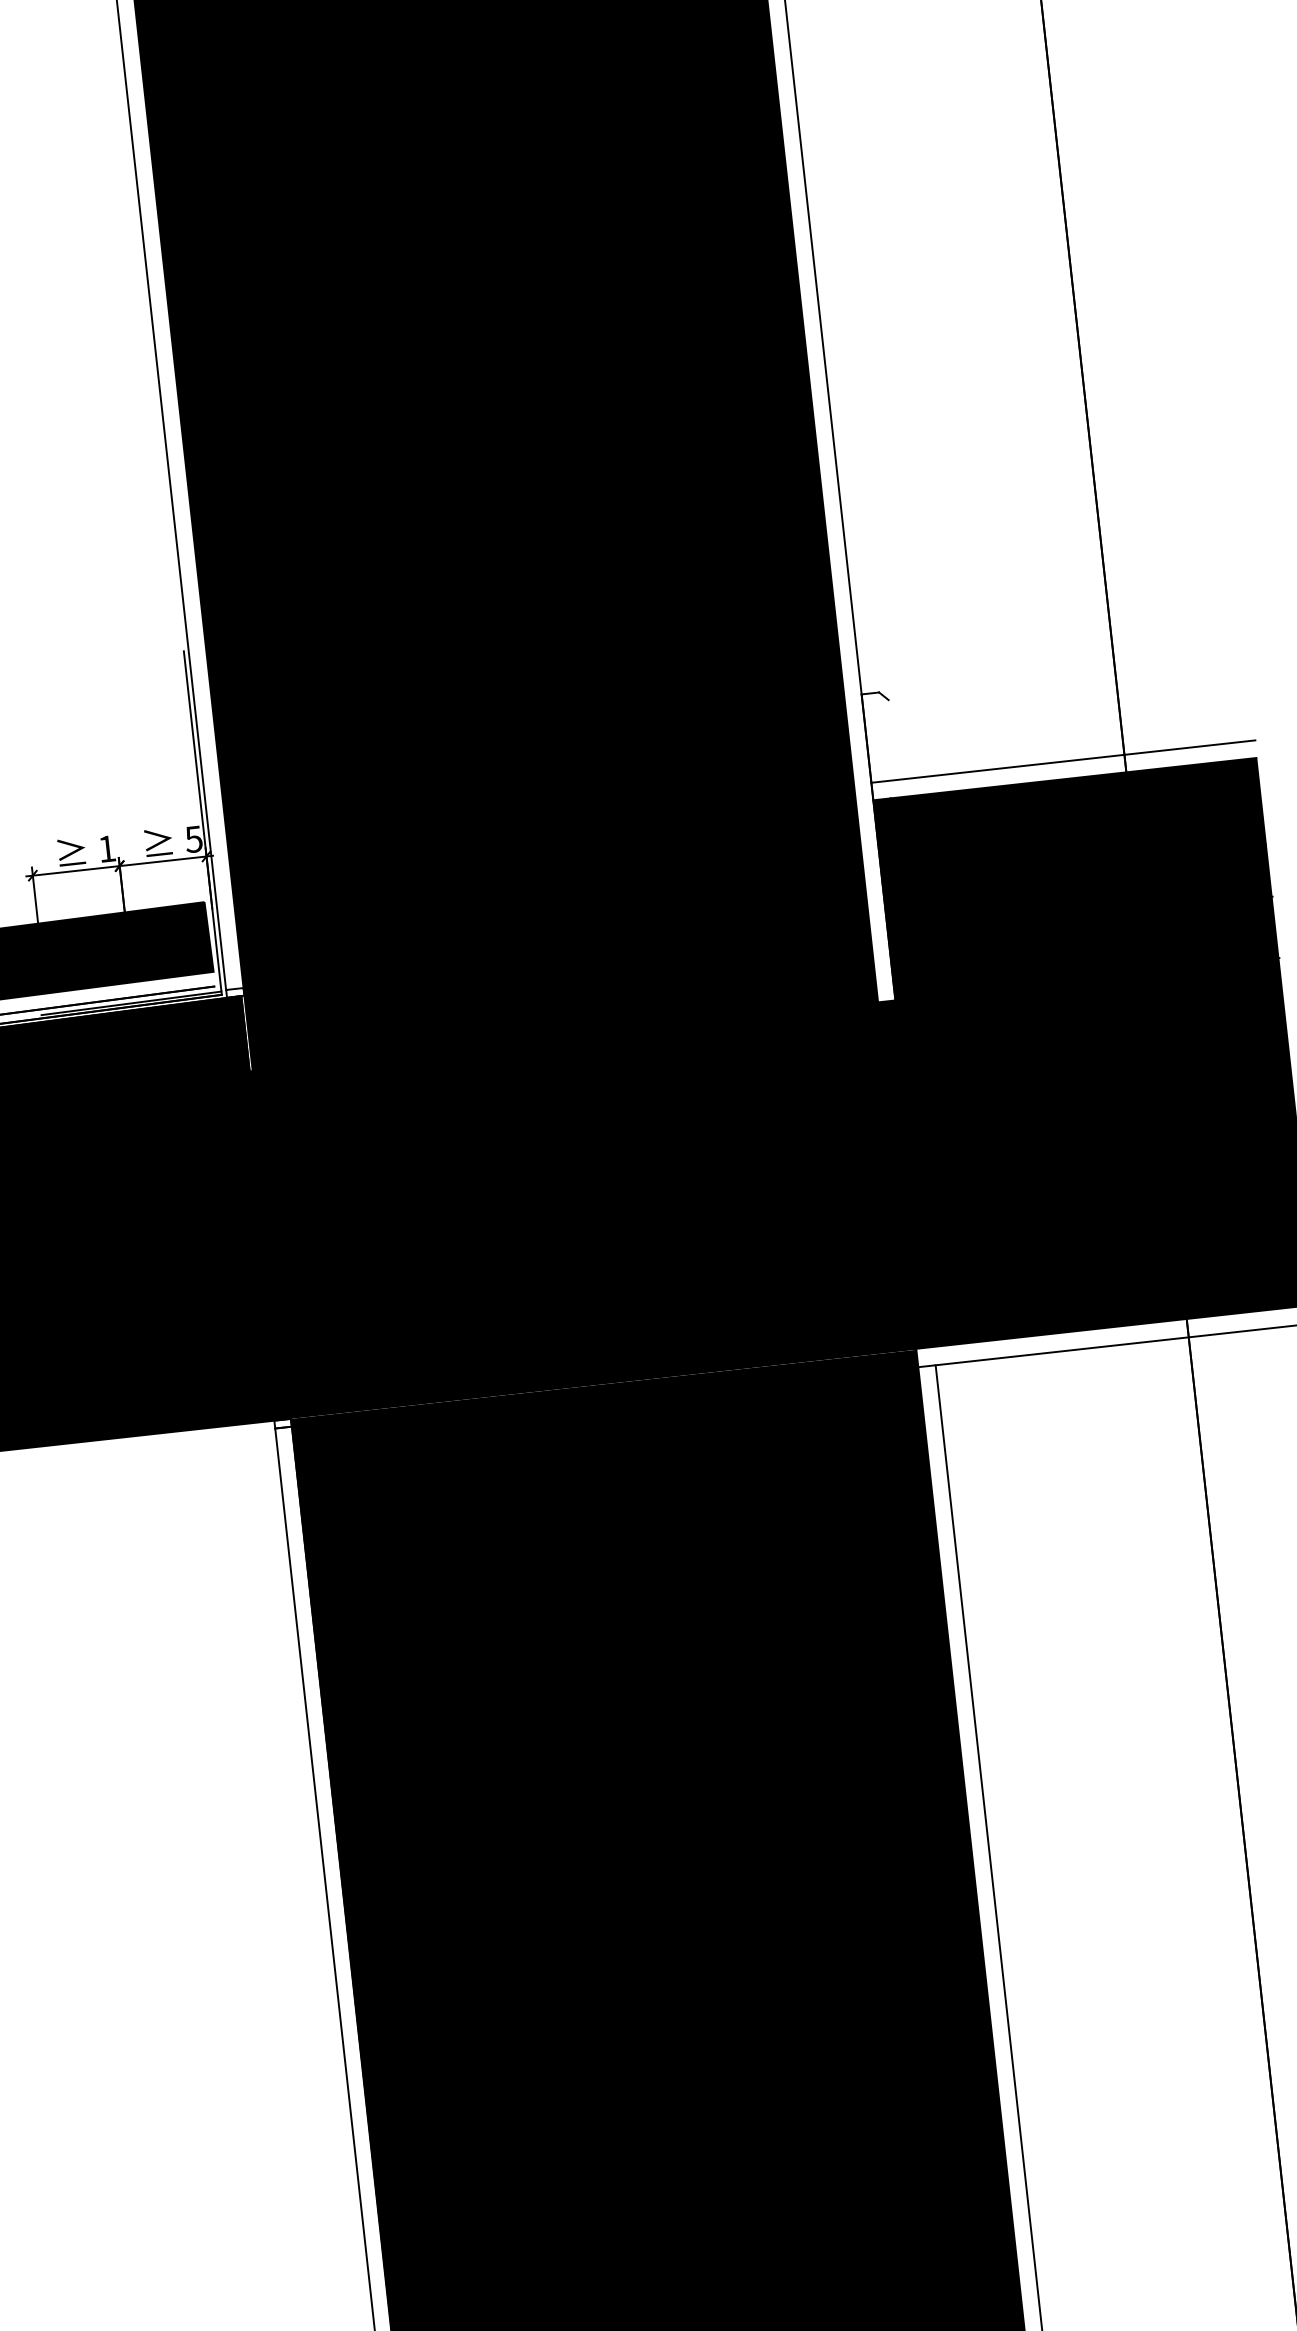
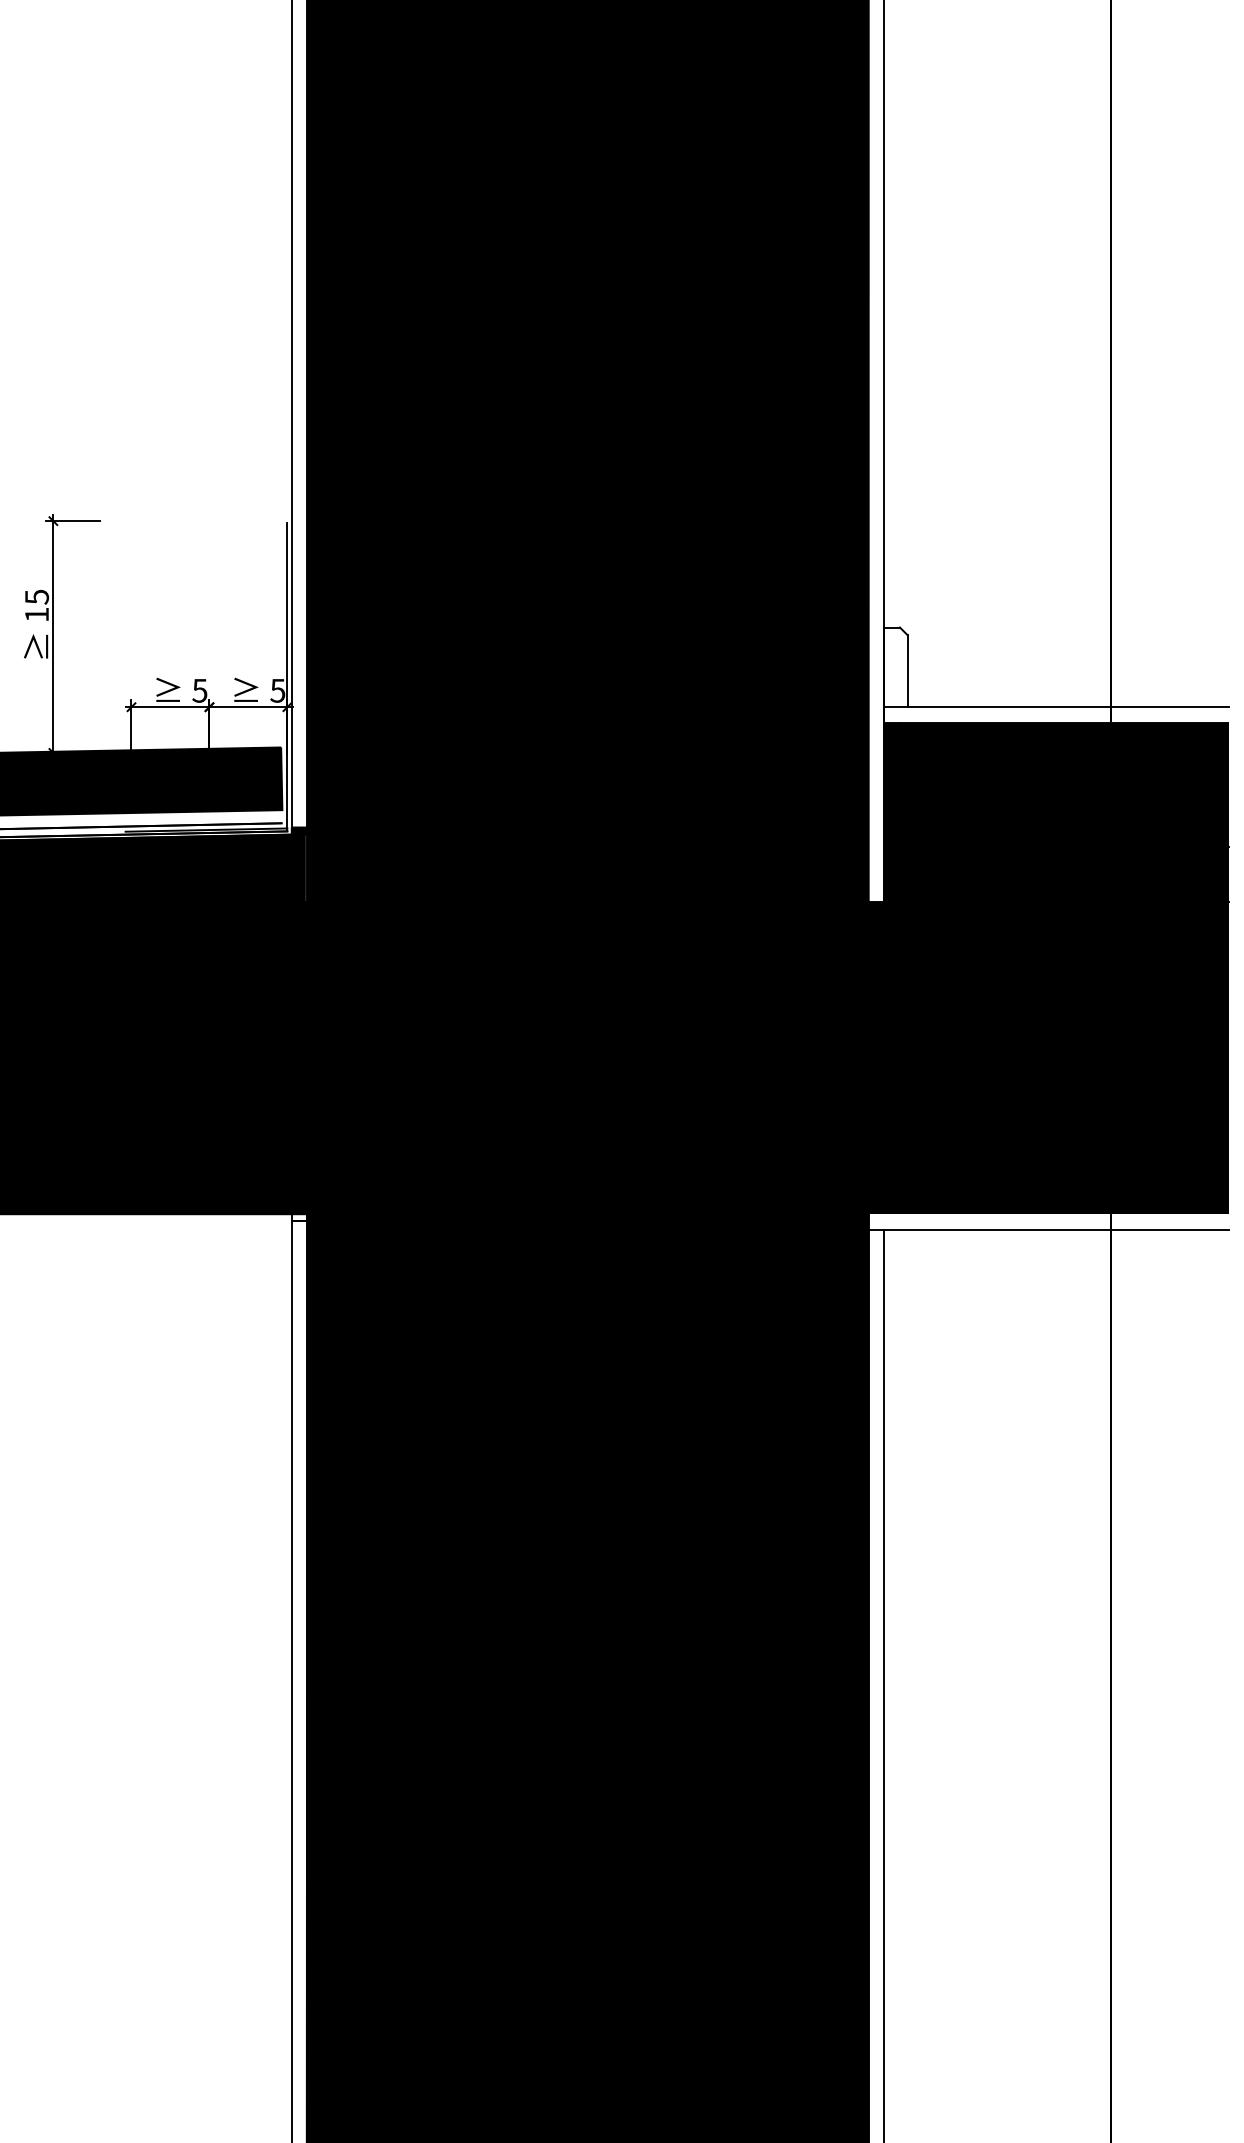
line: (892, 739) -> (907, 670), added
text: (106, 848) -> (199, 690), 1 -> 5
fill: (235, 992) -> (299, 830), added

